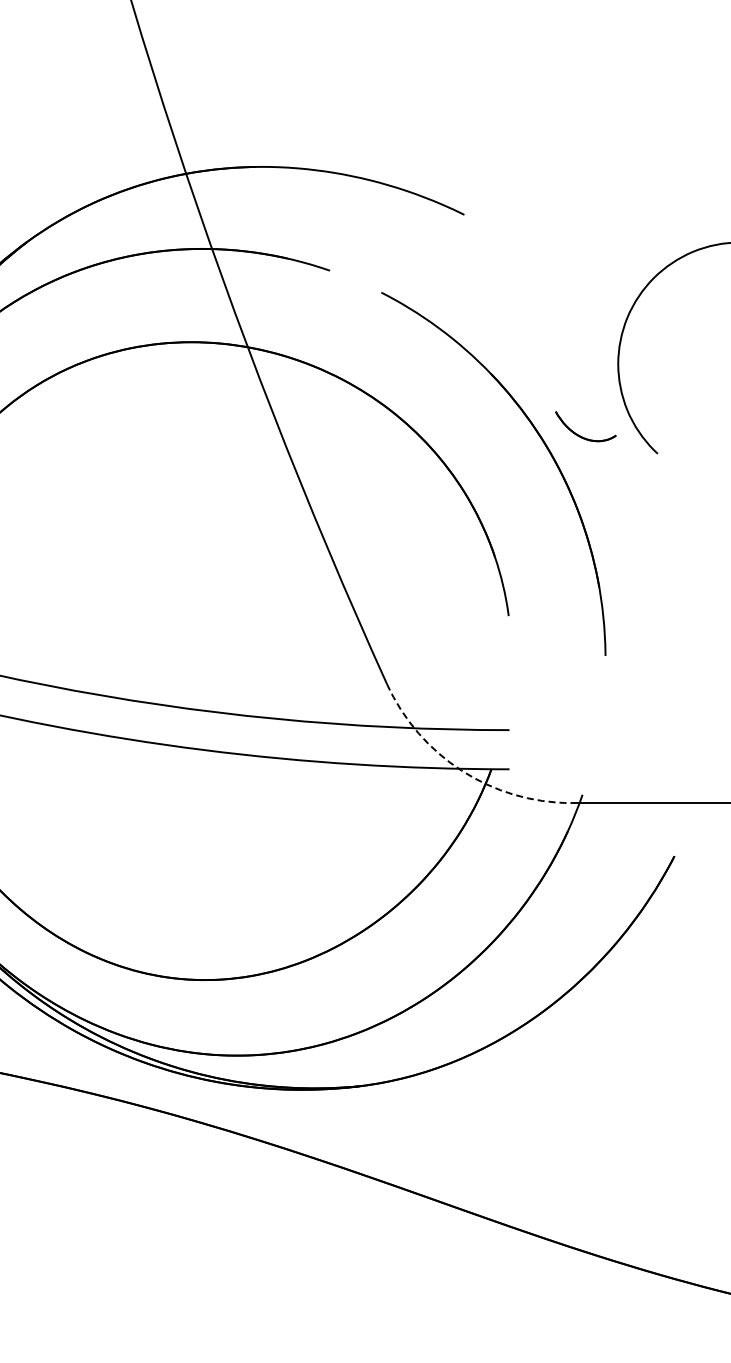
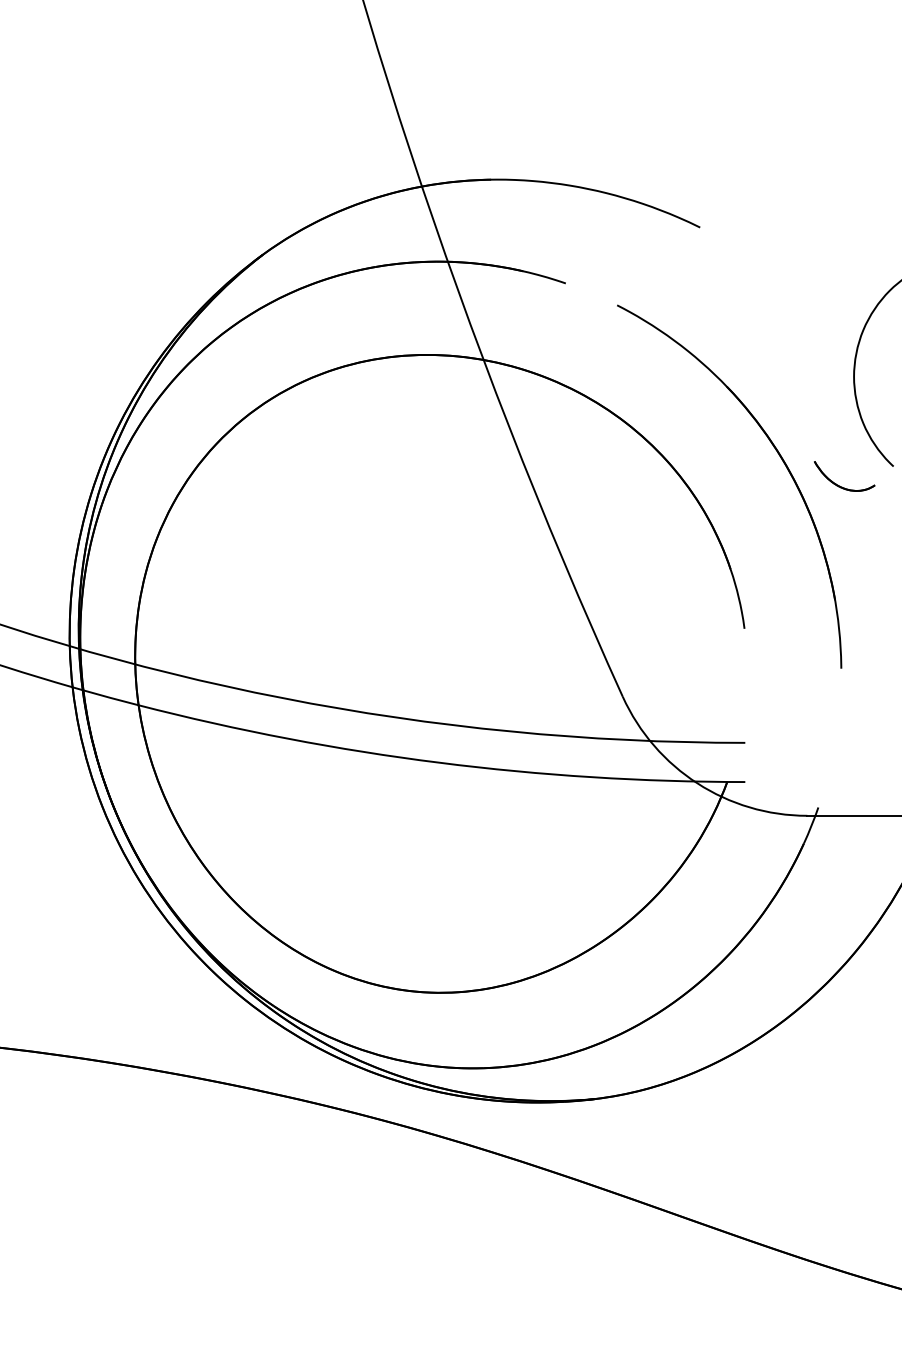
part: (583, 436) -> (842, 486), moved
arc: (461, 770) -> (697, 783), dashed -> solid

